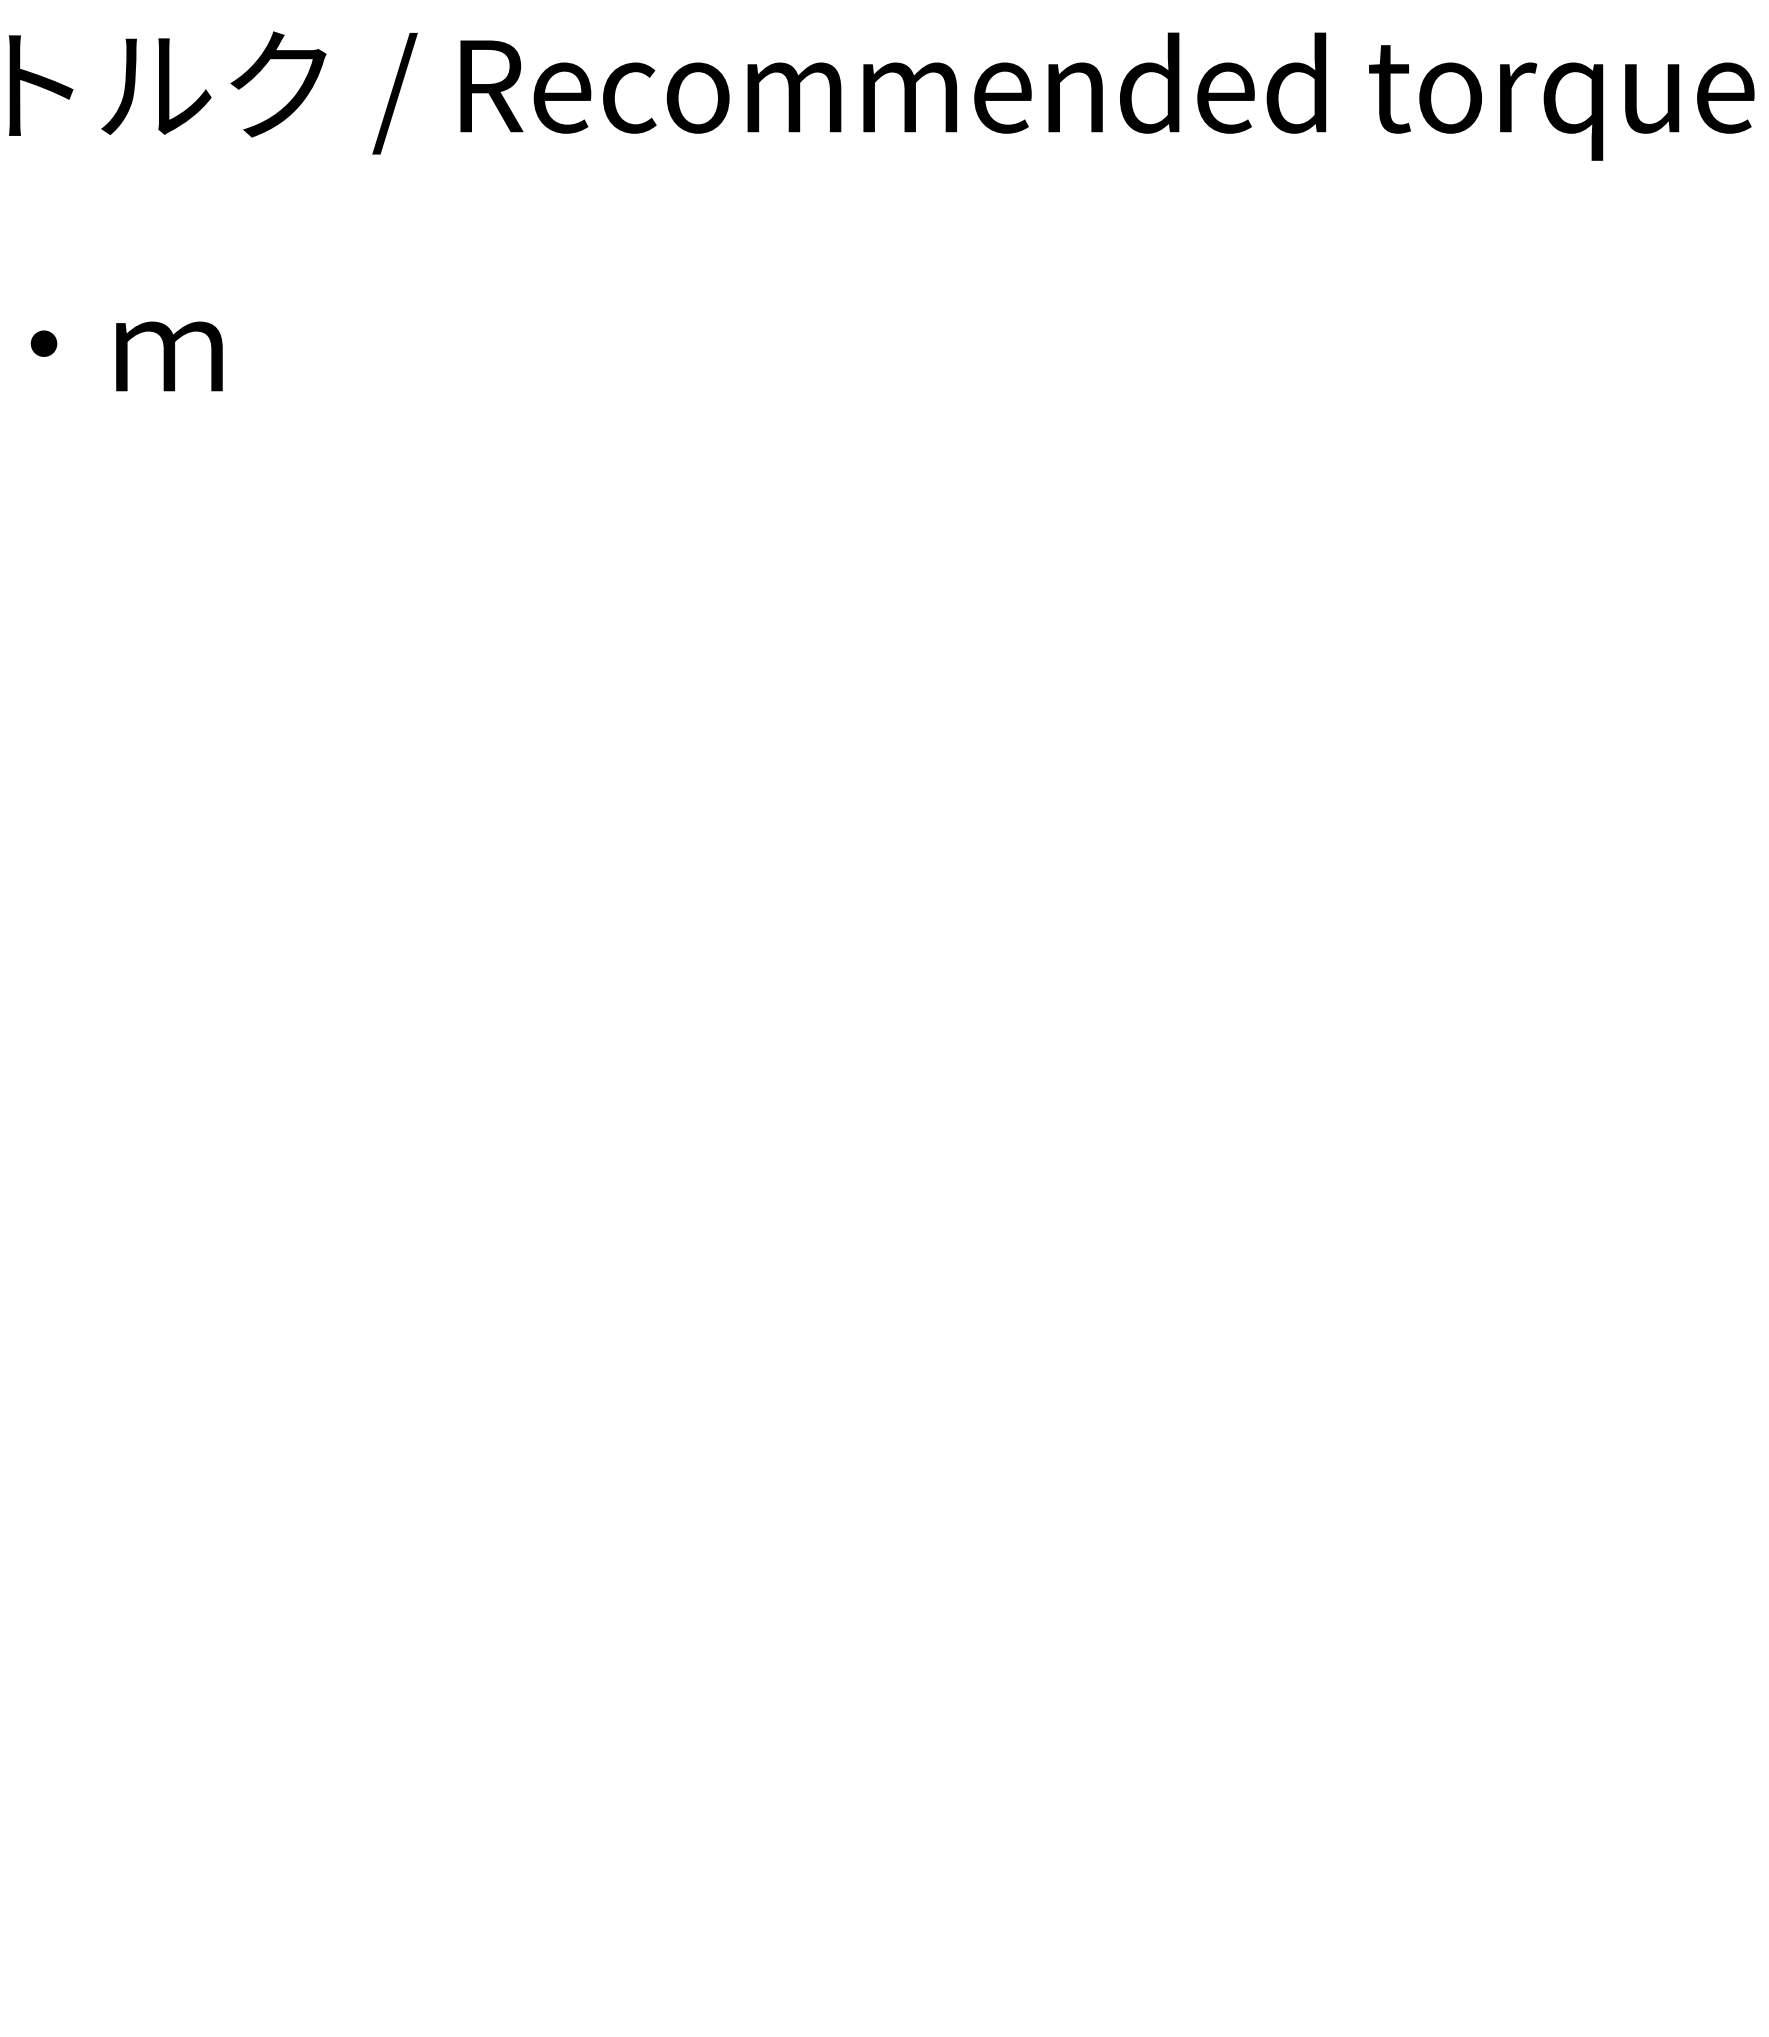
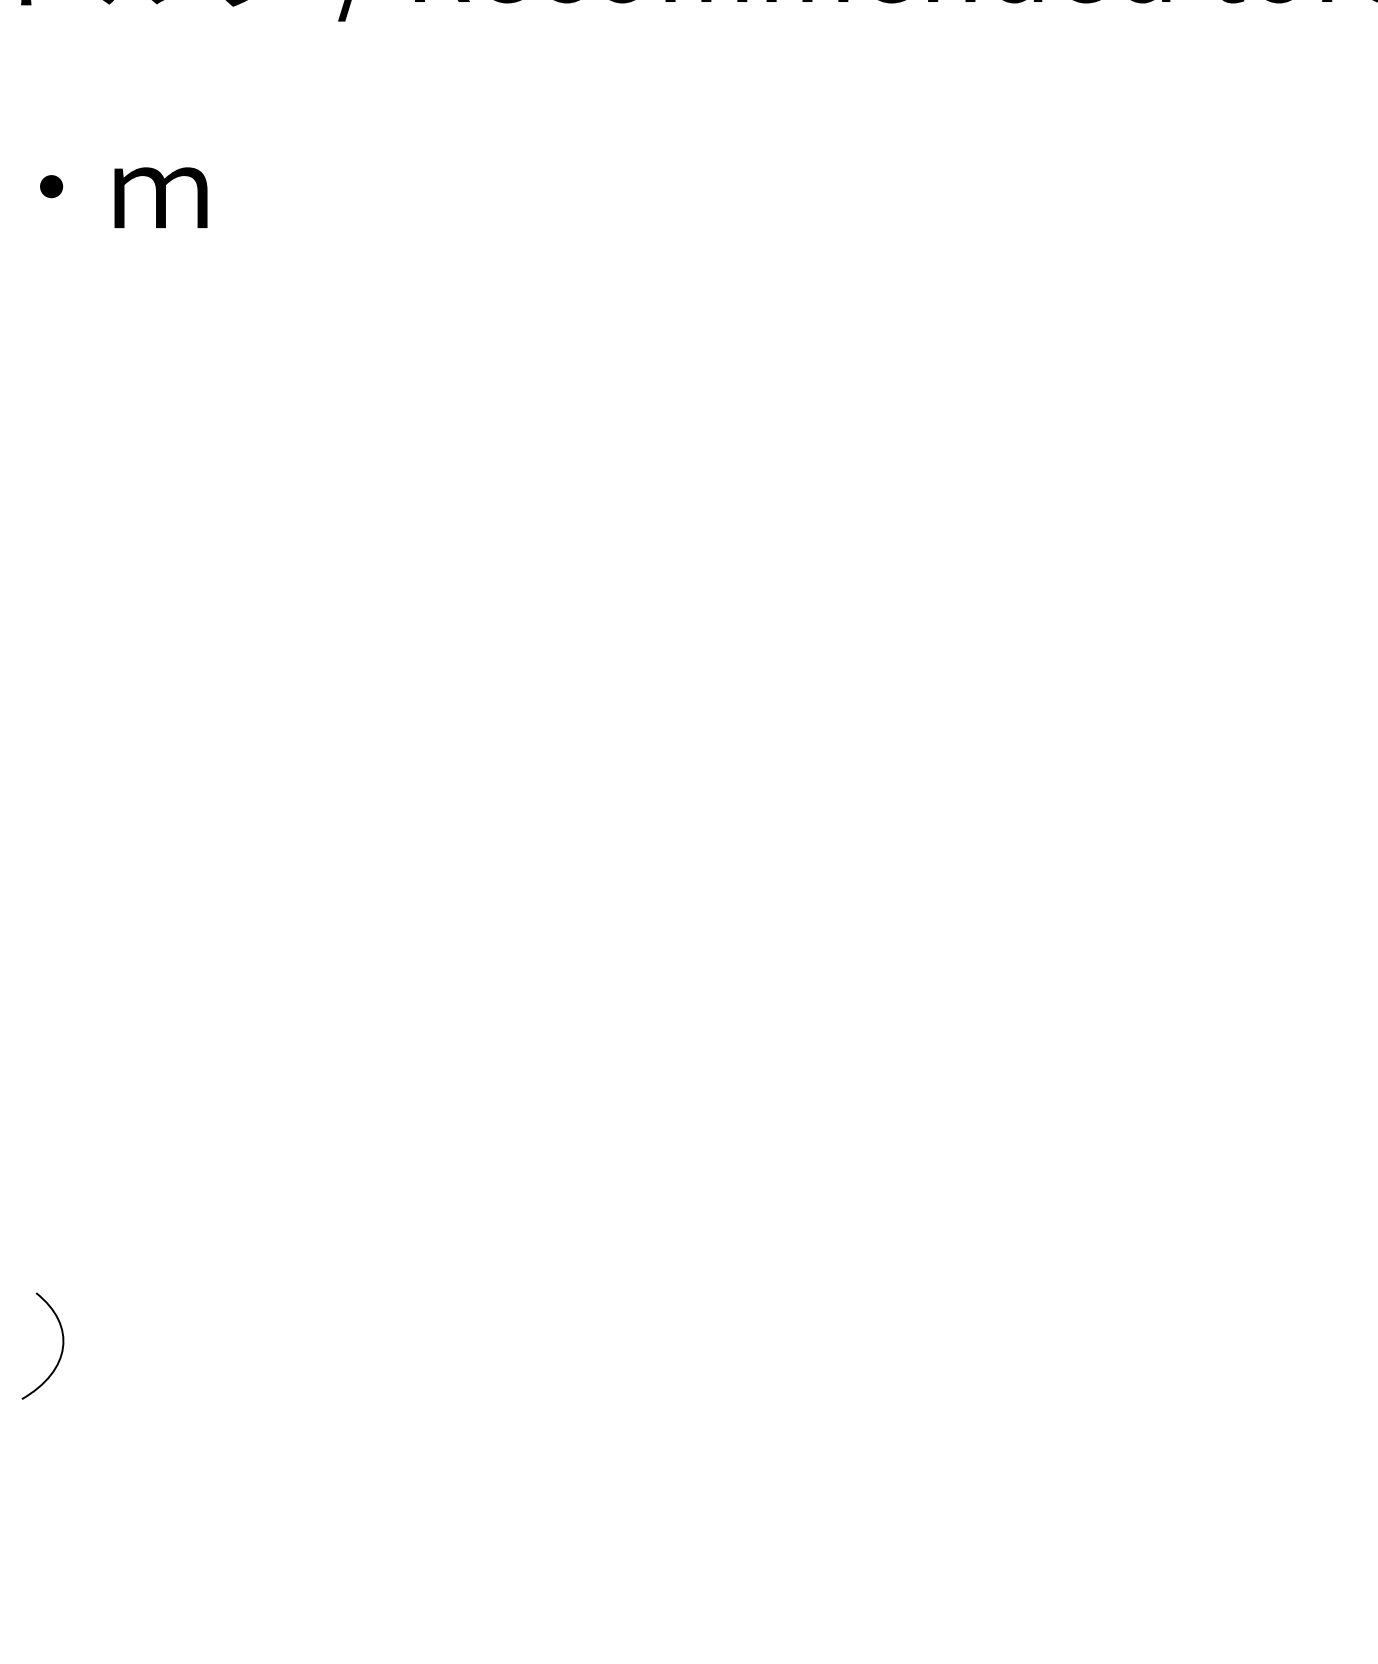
curve: (55, 1676) -> (61, 1349), added

